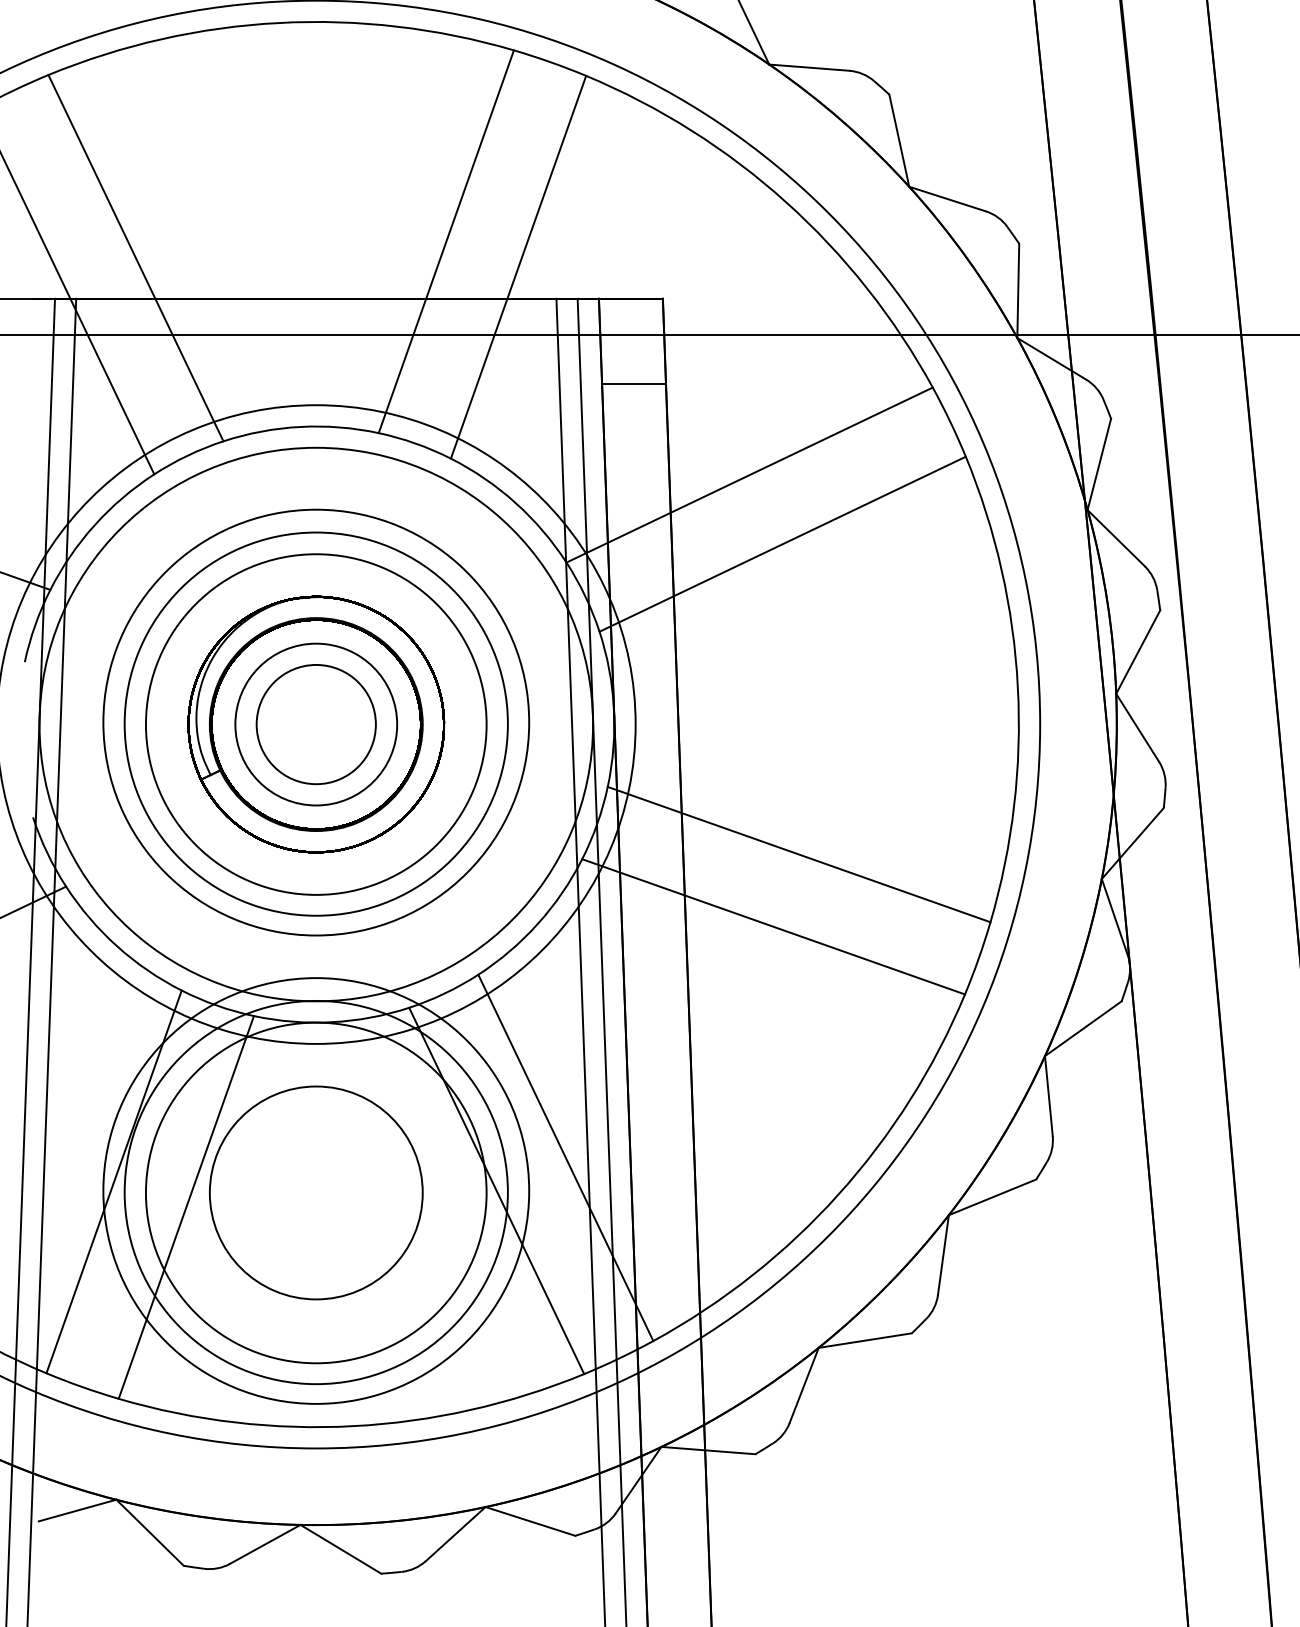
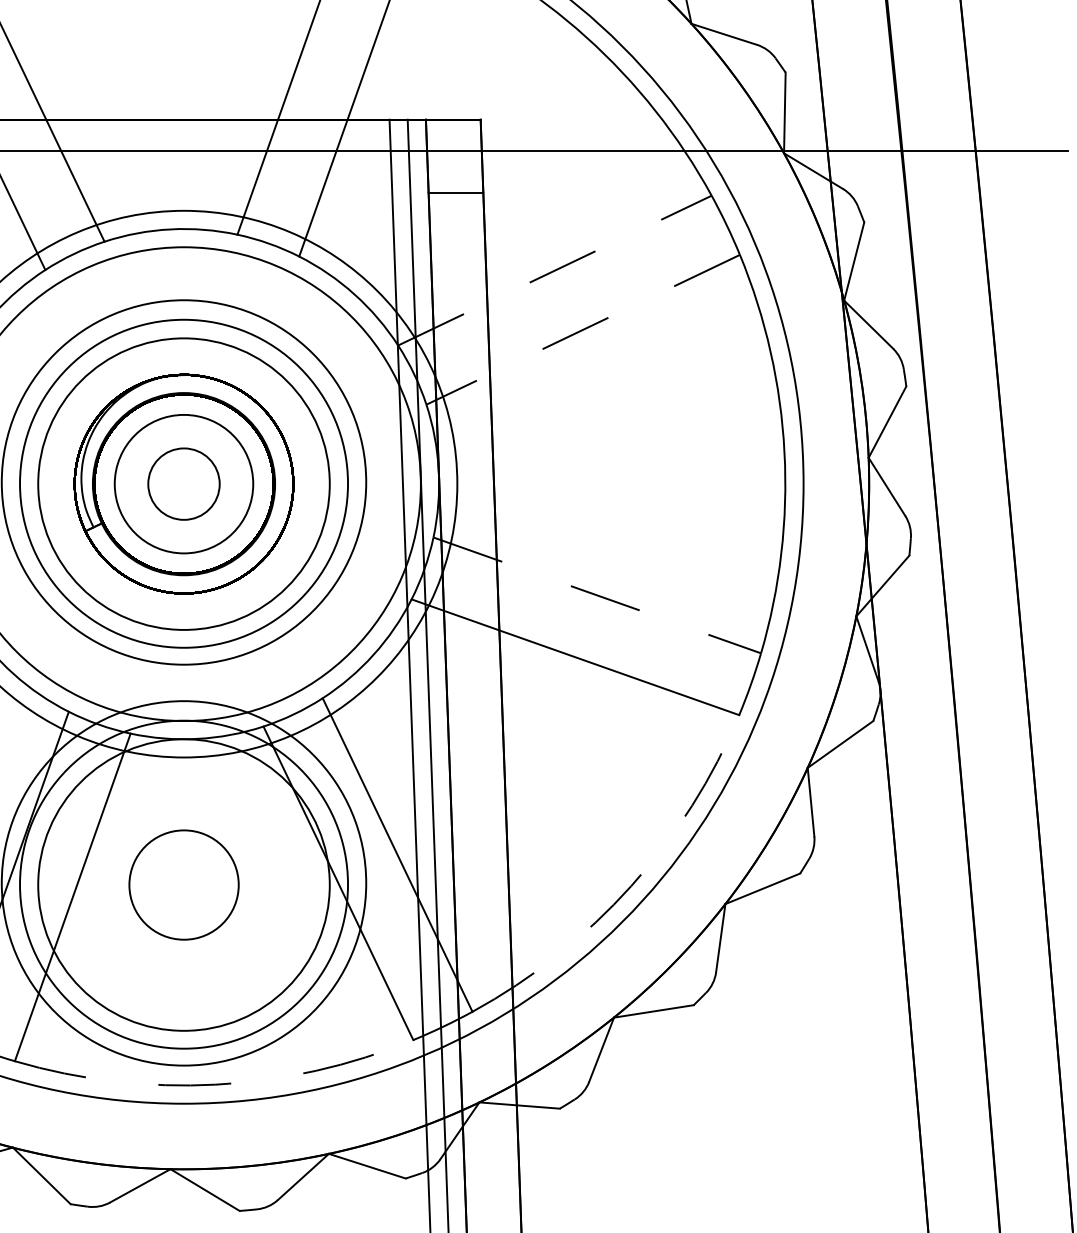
line: (749, 475) -> (554, 270), solid -> dashed
line: (782, 544) -> (583, 330), solid -> dashed
circle: (315, 724) -> (183, 484), size x0.7
line: (799, 854) -> (597, 595), solid -> dashed
circle: (316, 1192) -> (184, 884), size x0.6
arc: (838, 1194) -> (630, 886), solid -> dashed
arc: (353, 1426) -> (215, 1084), solid -> dashed

